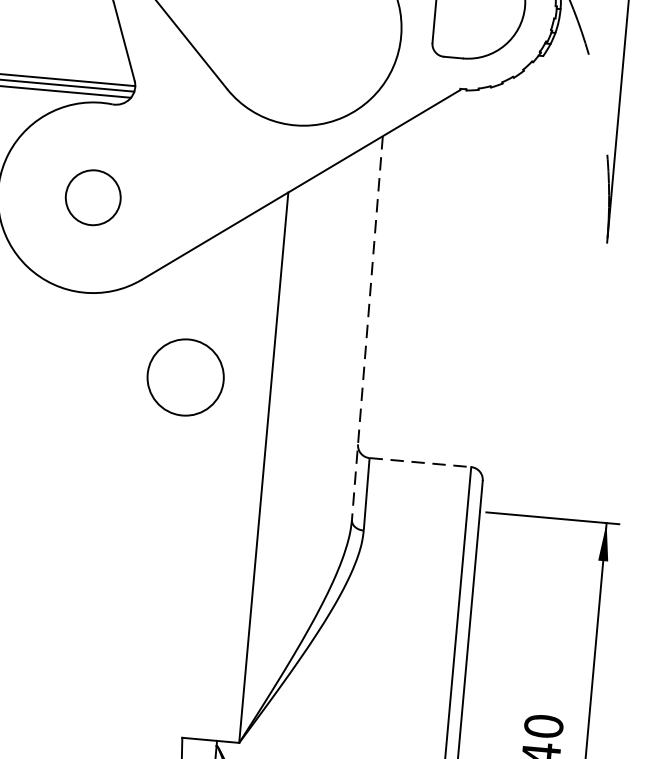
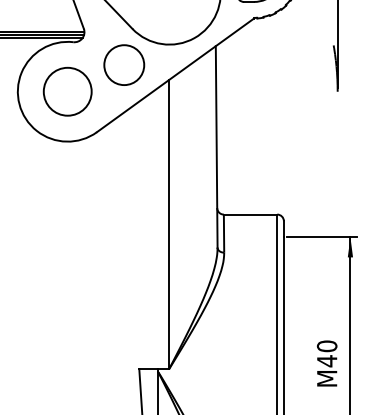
circle: (92, 197) -> (67, 91), size x1.67
line: (367, 327) -> (216, 146), dashed -> solid
circle: (186, 376) -> (124, 64), moved
line: (420, 462) -> (250, 214), dashed -> solid

